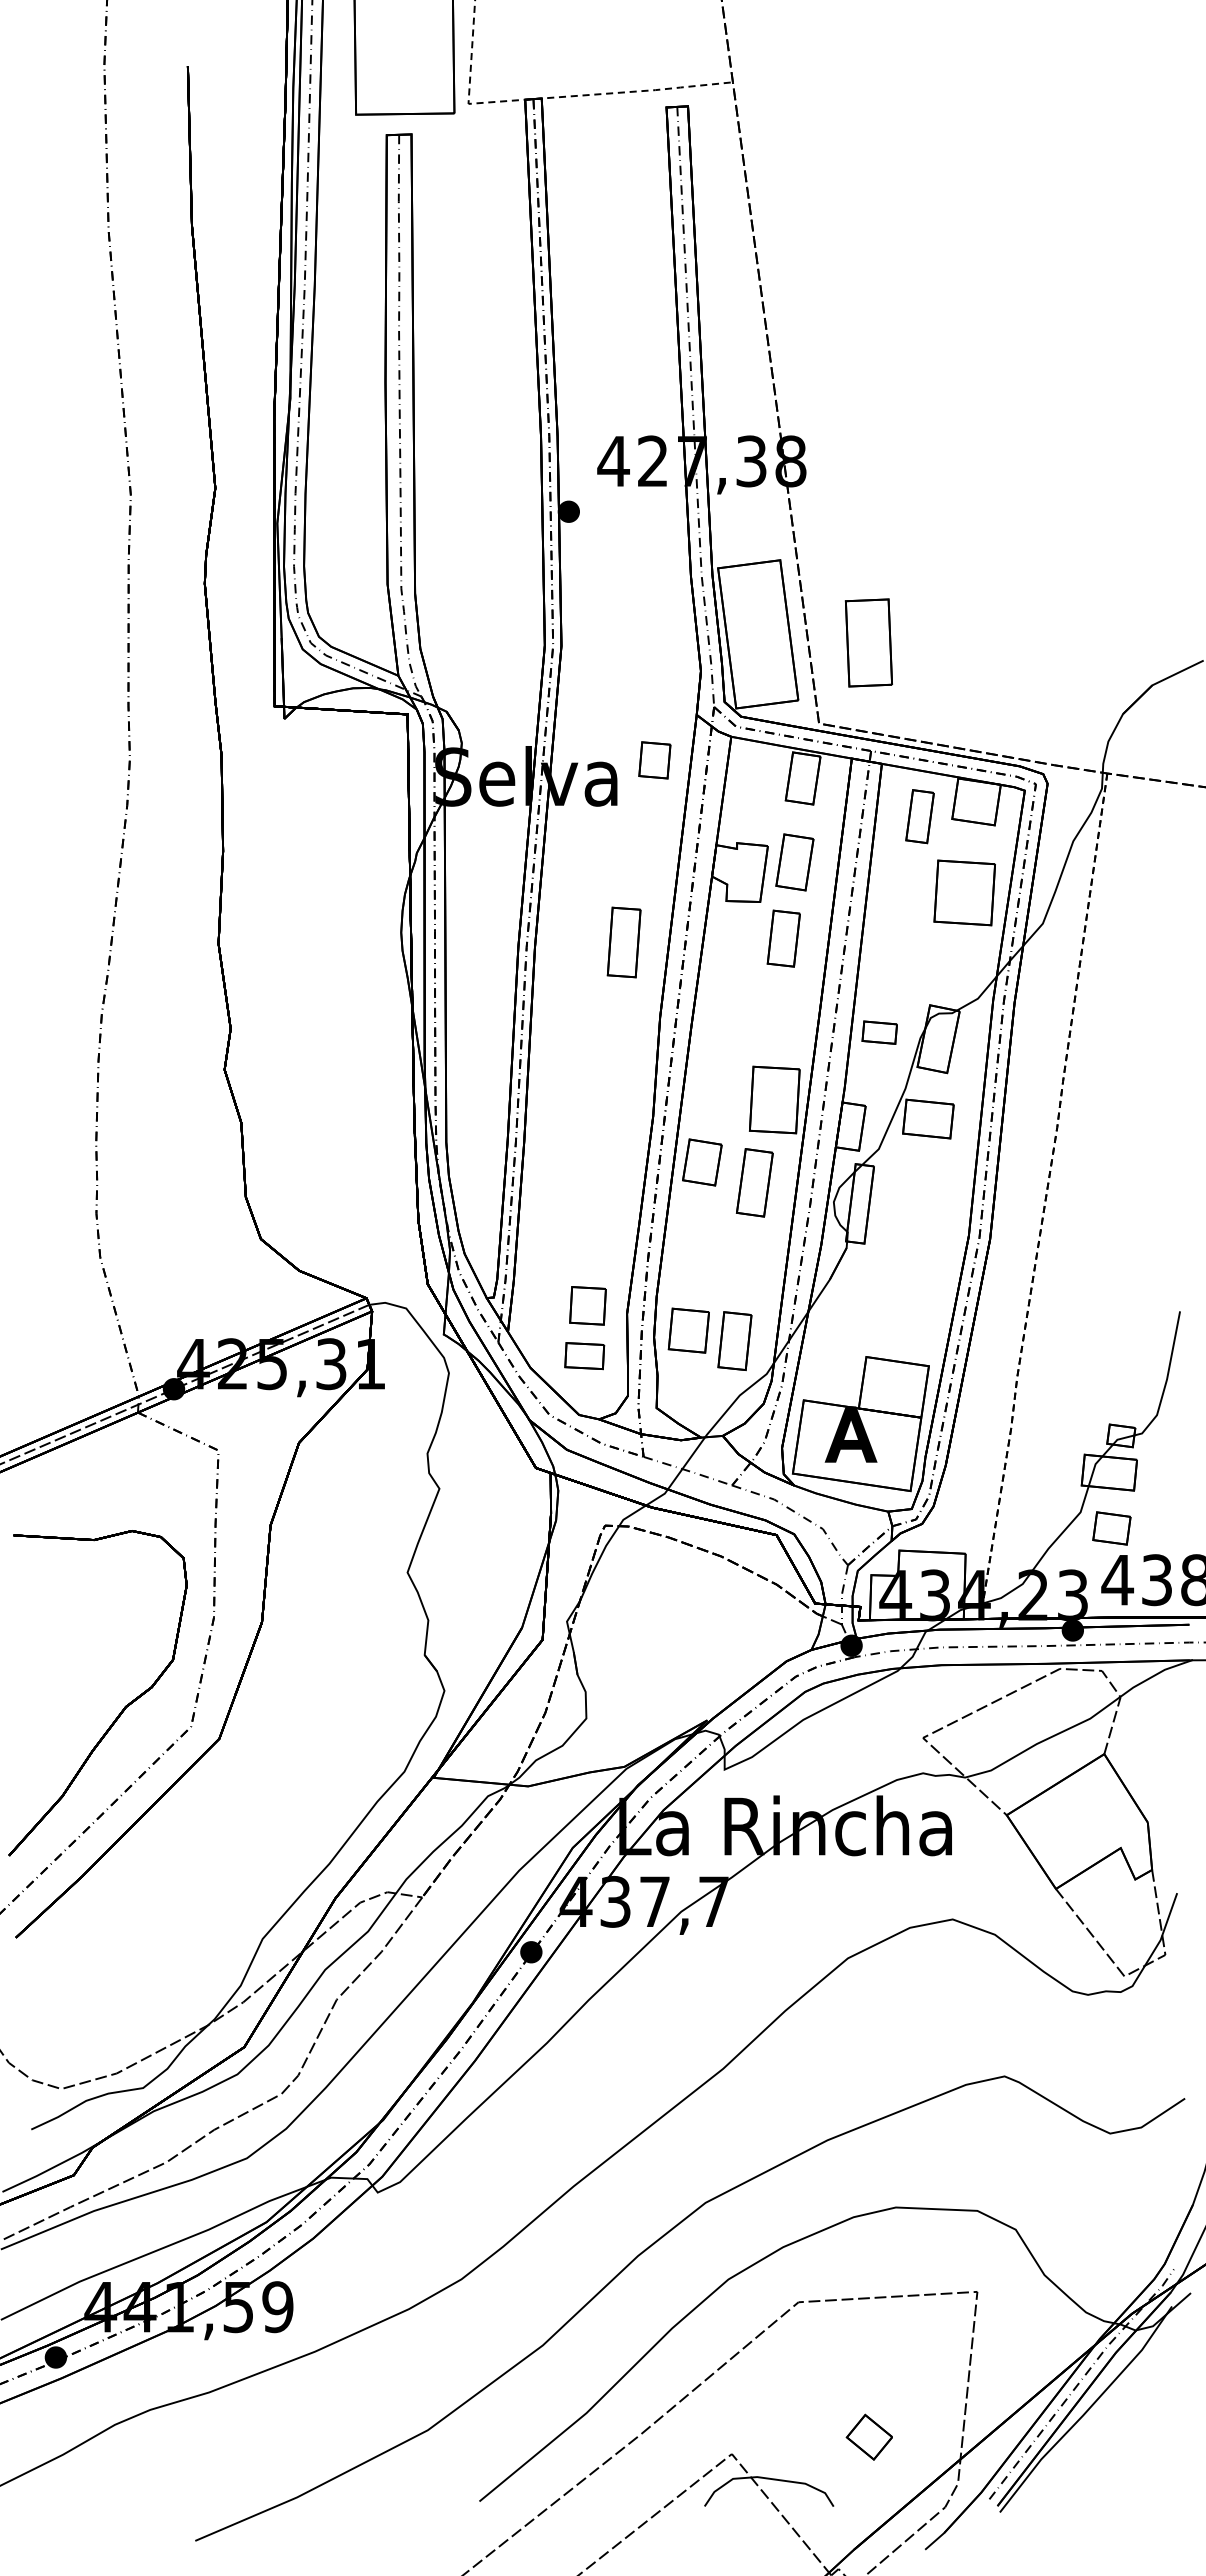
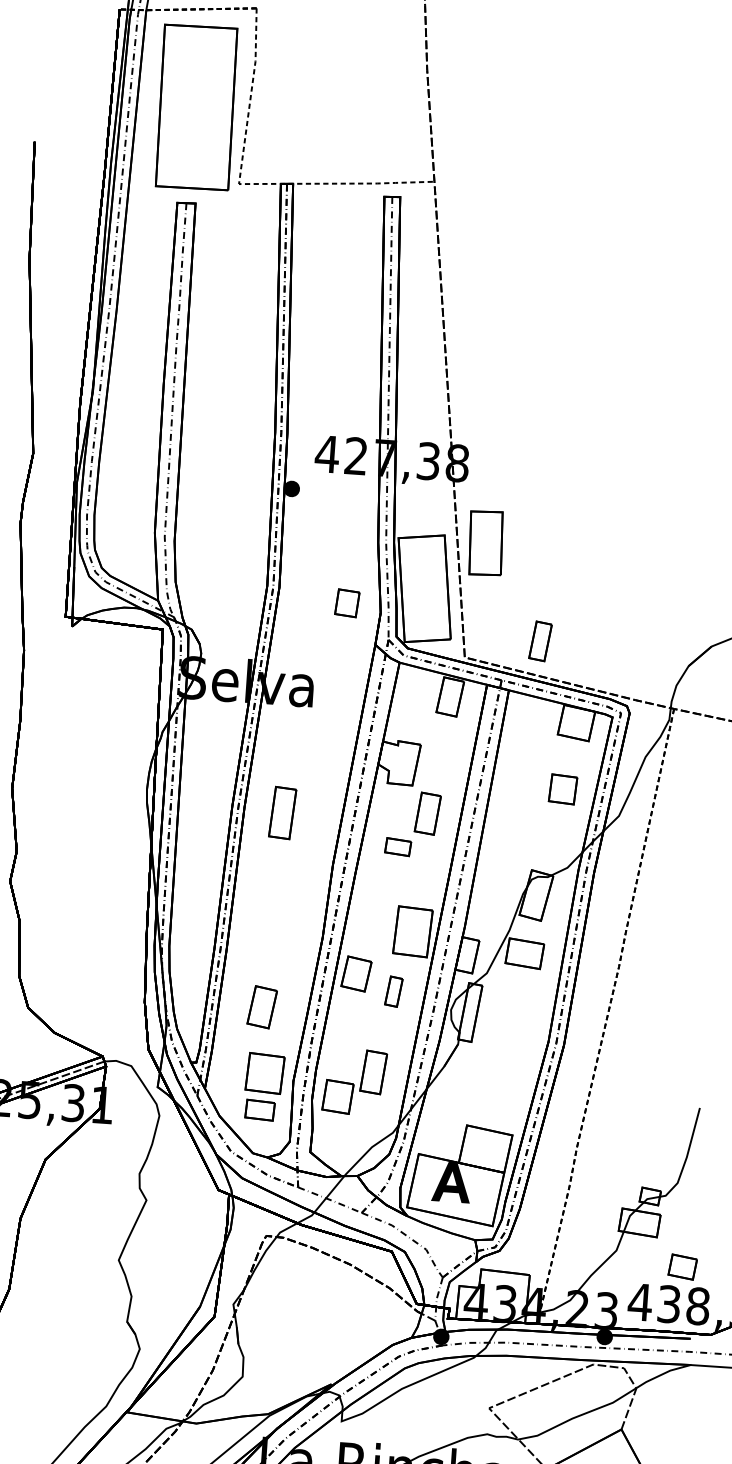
part: (868, 642) -> (485, 542), moved
part: (654, 760) -> (347, 603), moved
part: (919, 816) -> (540, 641), moved
part: (794, 862) -> (261, 1007), moved
part: (964, 892) -> (563, 789), size x0.6
part: (623, 942) -> (282, 813), moved
part: (879, 1032) -> (397, 846), moved
part: (754, 1182) -> (393, 991), size x0.6
part: (587, 1305) -> (264, 1073), size x1.4
part: (734, 1341) -> (373, 1072), moved
part: (1111, 1528) -> (682, 1267), moved

